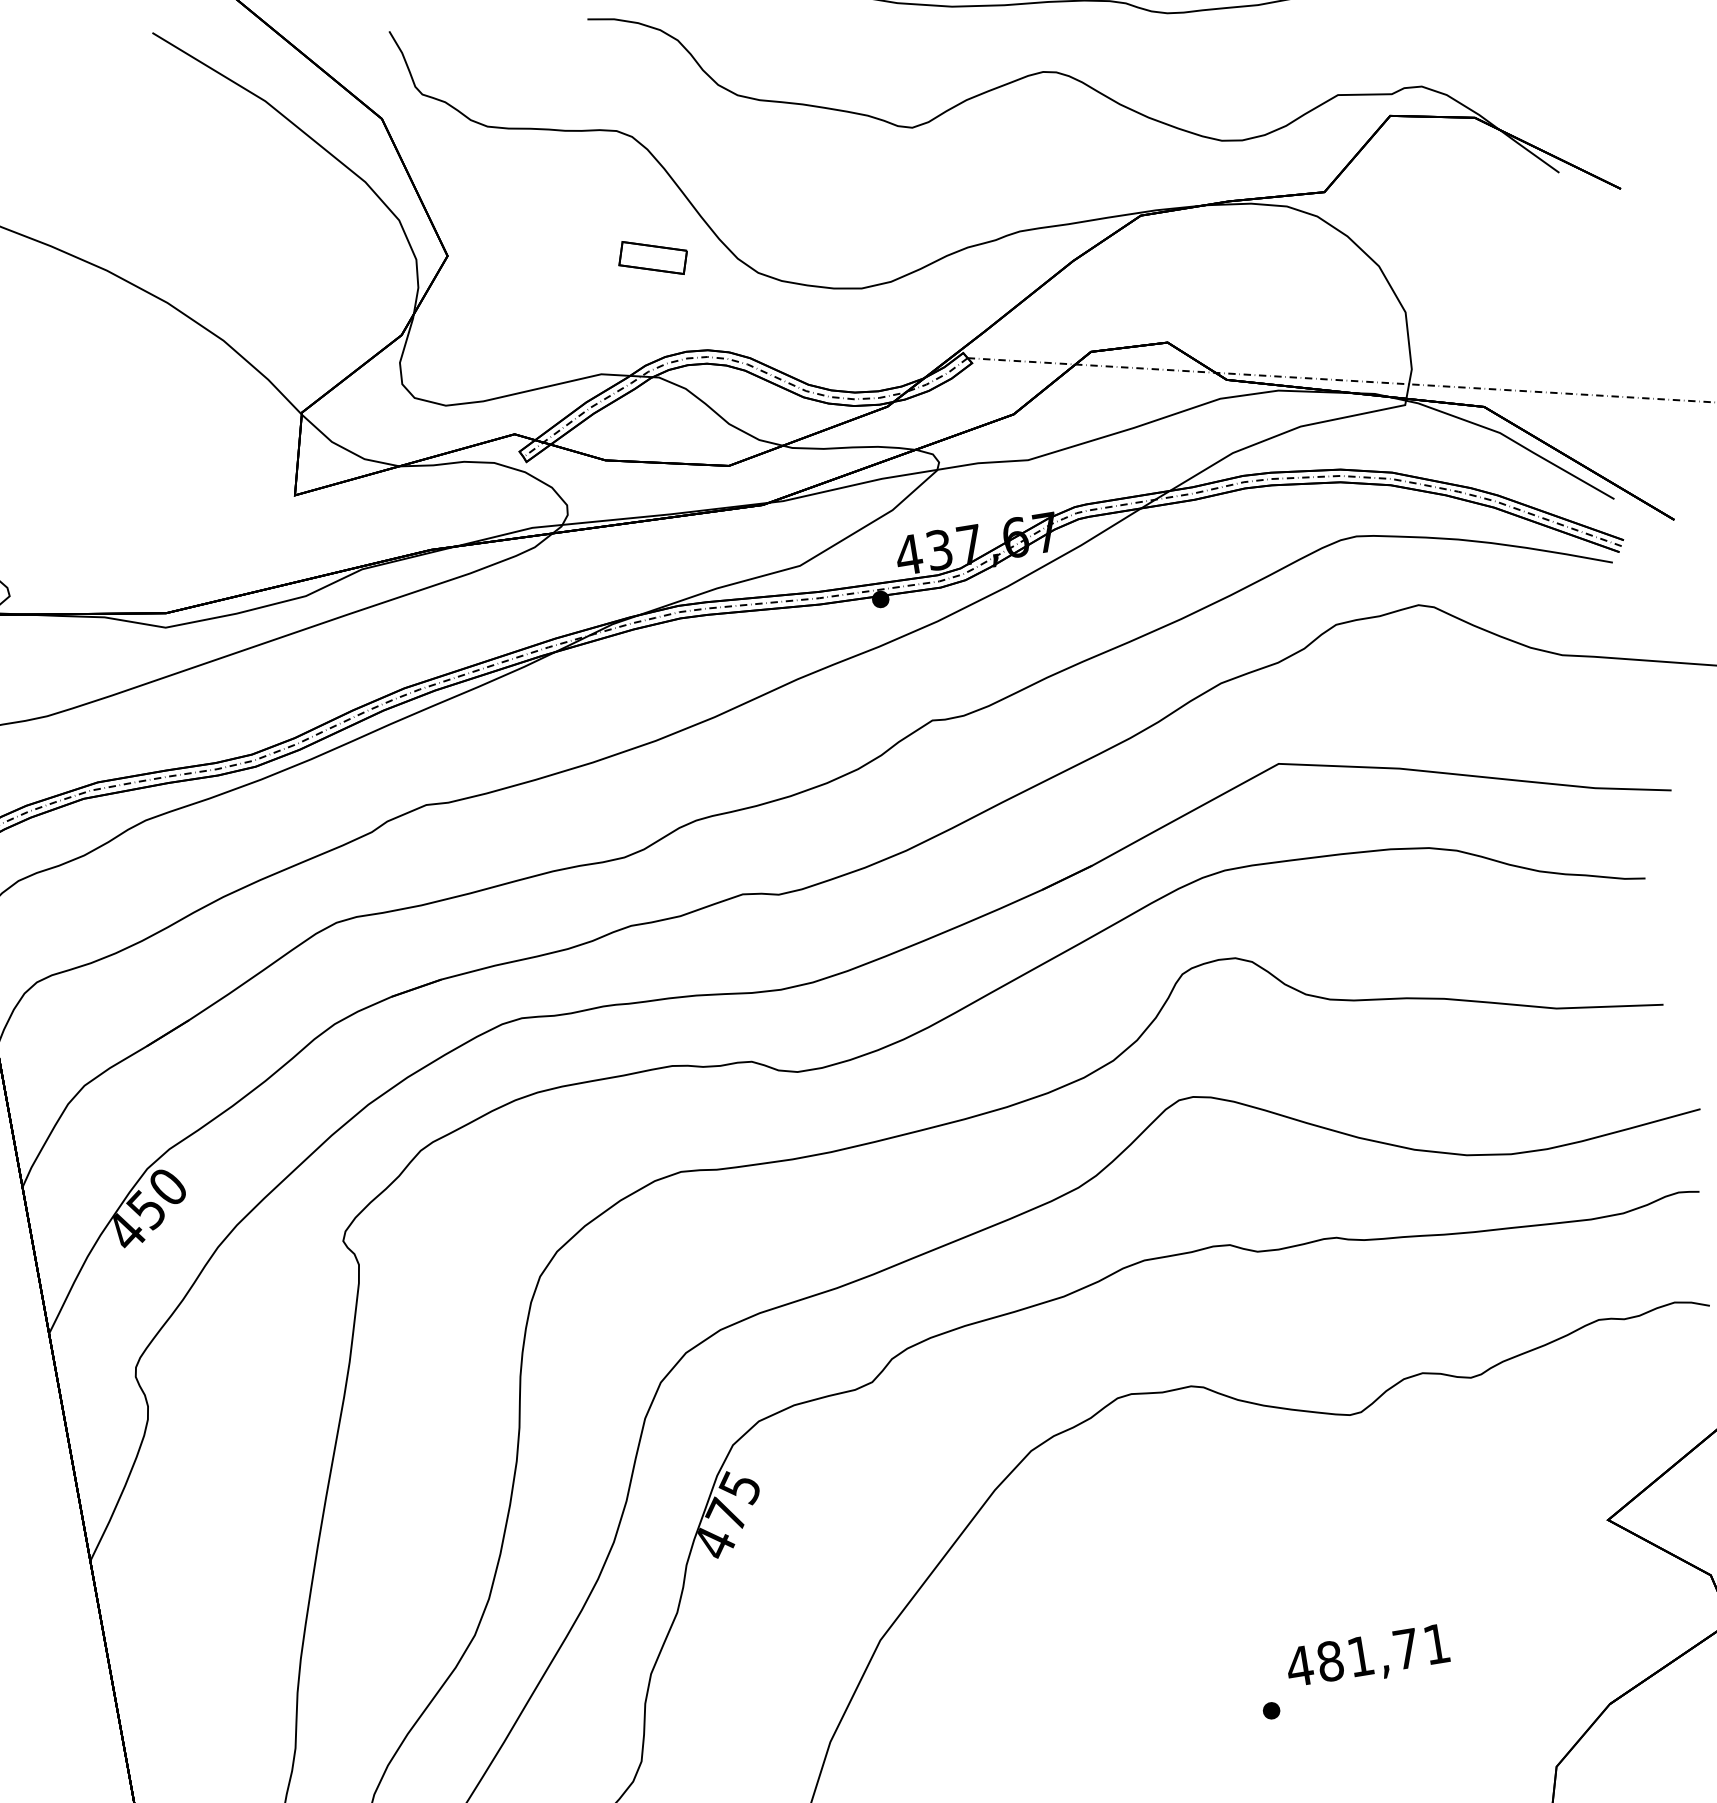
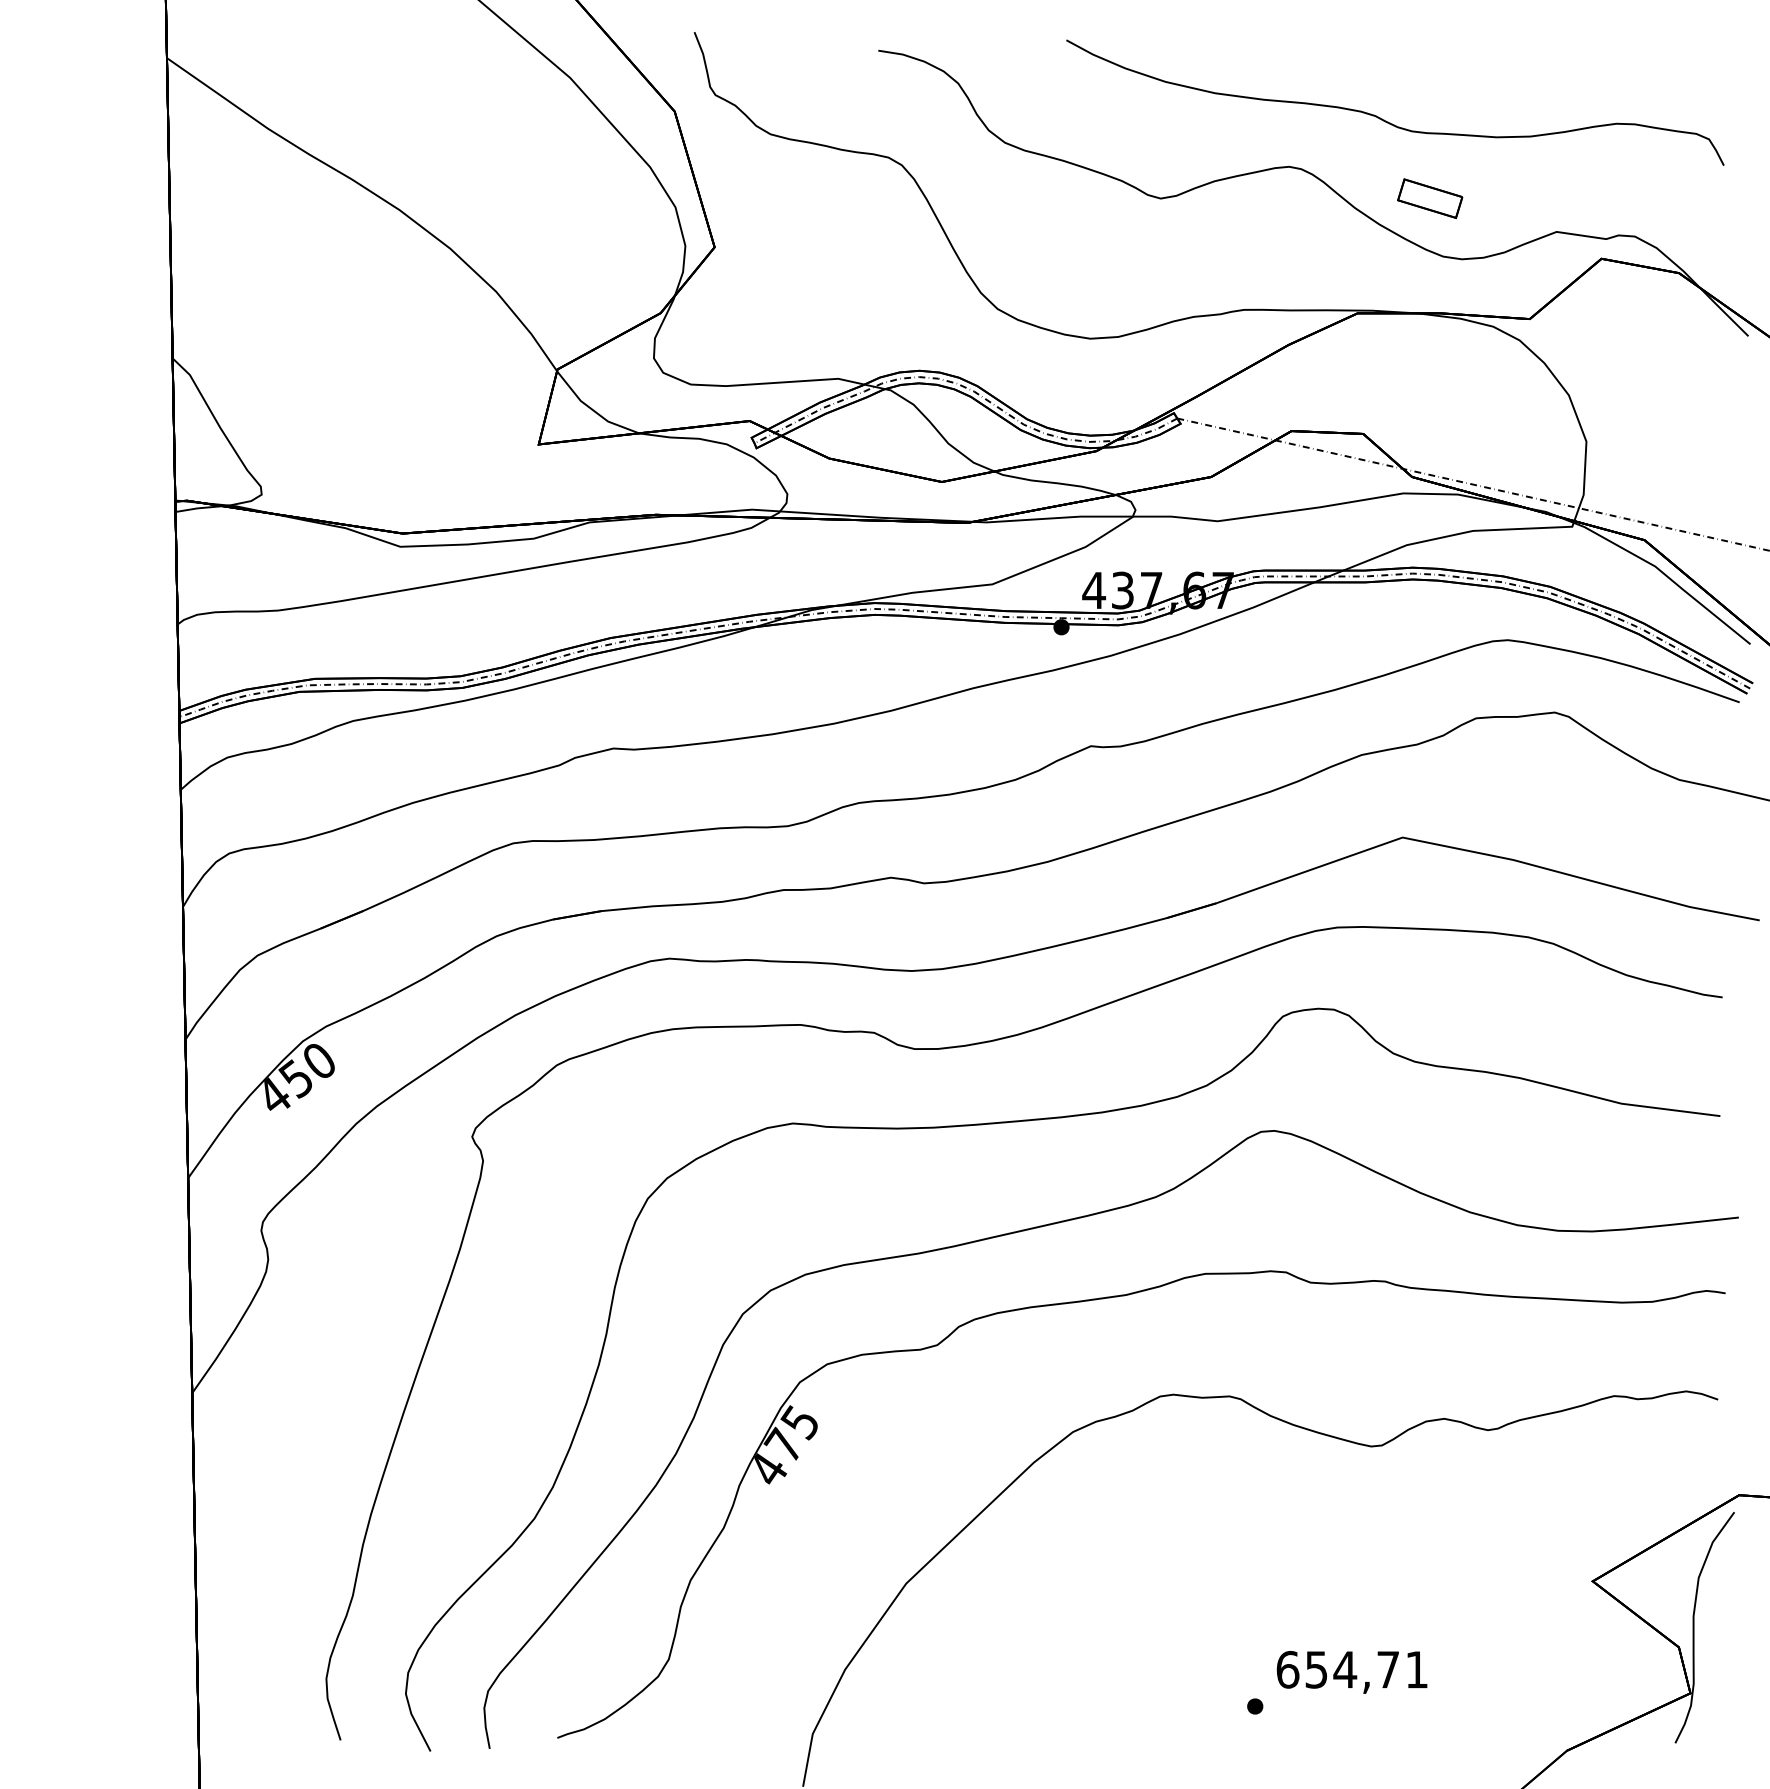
part: (653, 257) -> (1430, 198), moved
text: (1330, 1661) -> (1316, 1669), 481,71 -> 654,71

